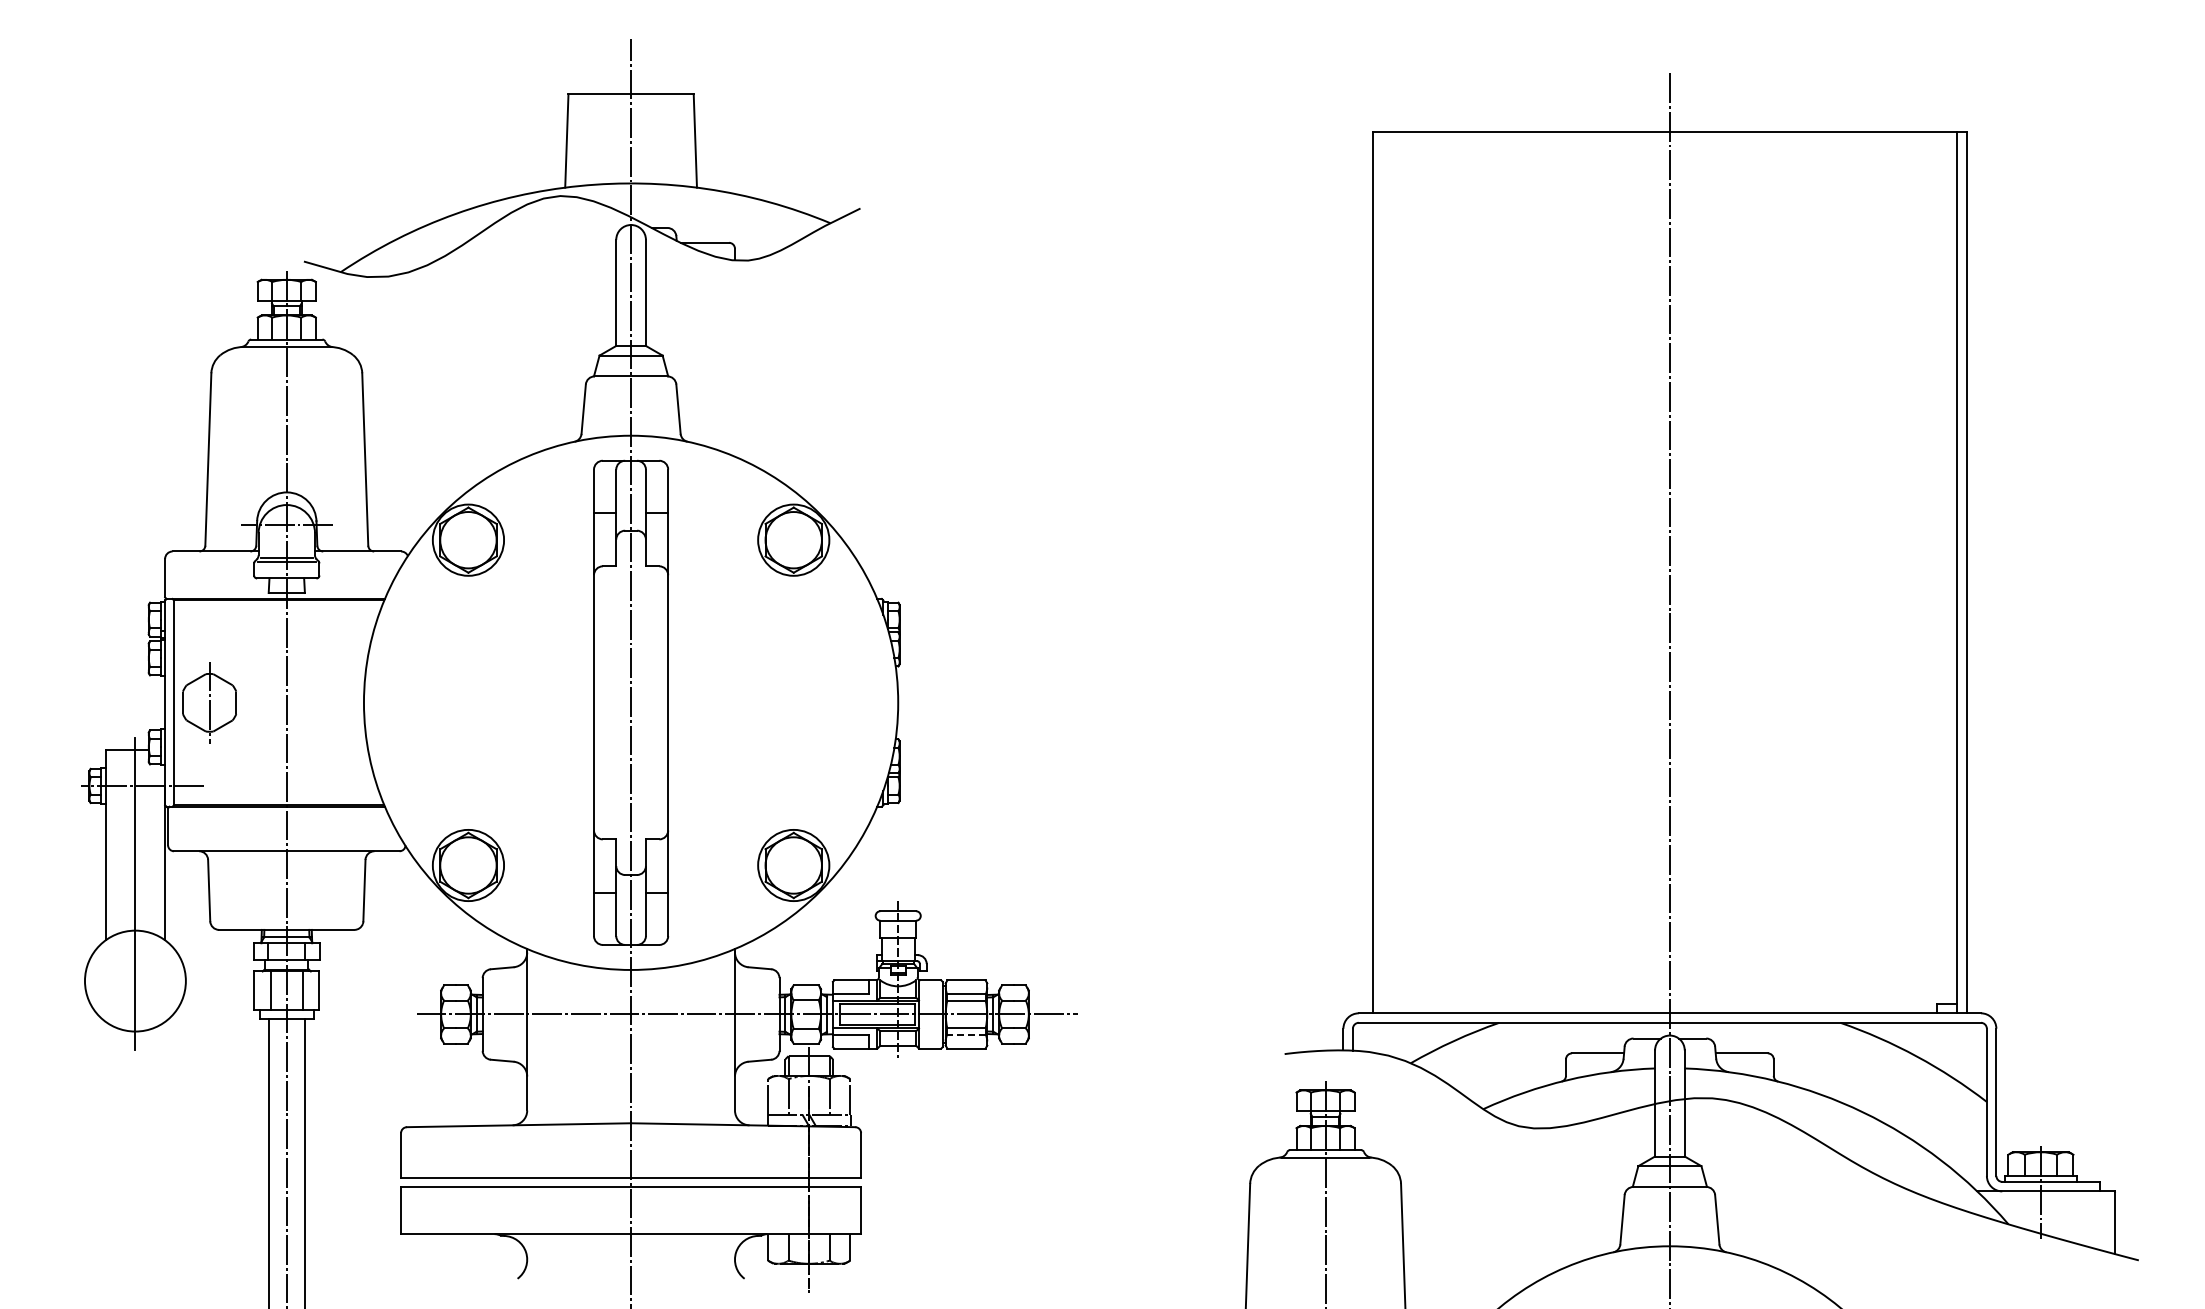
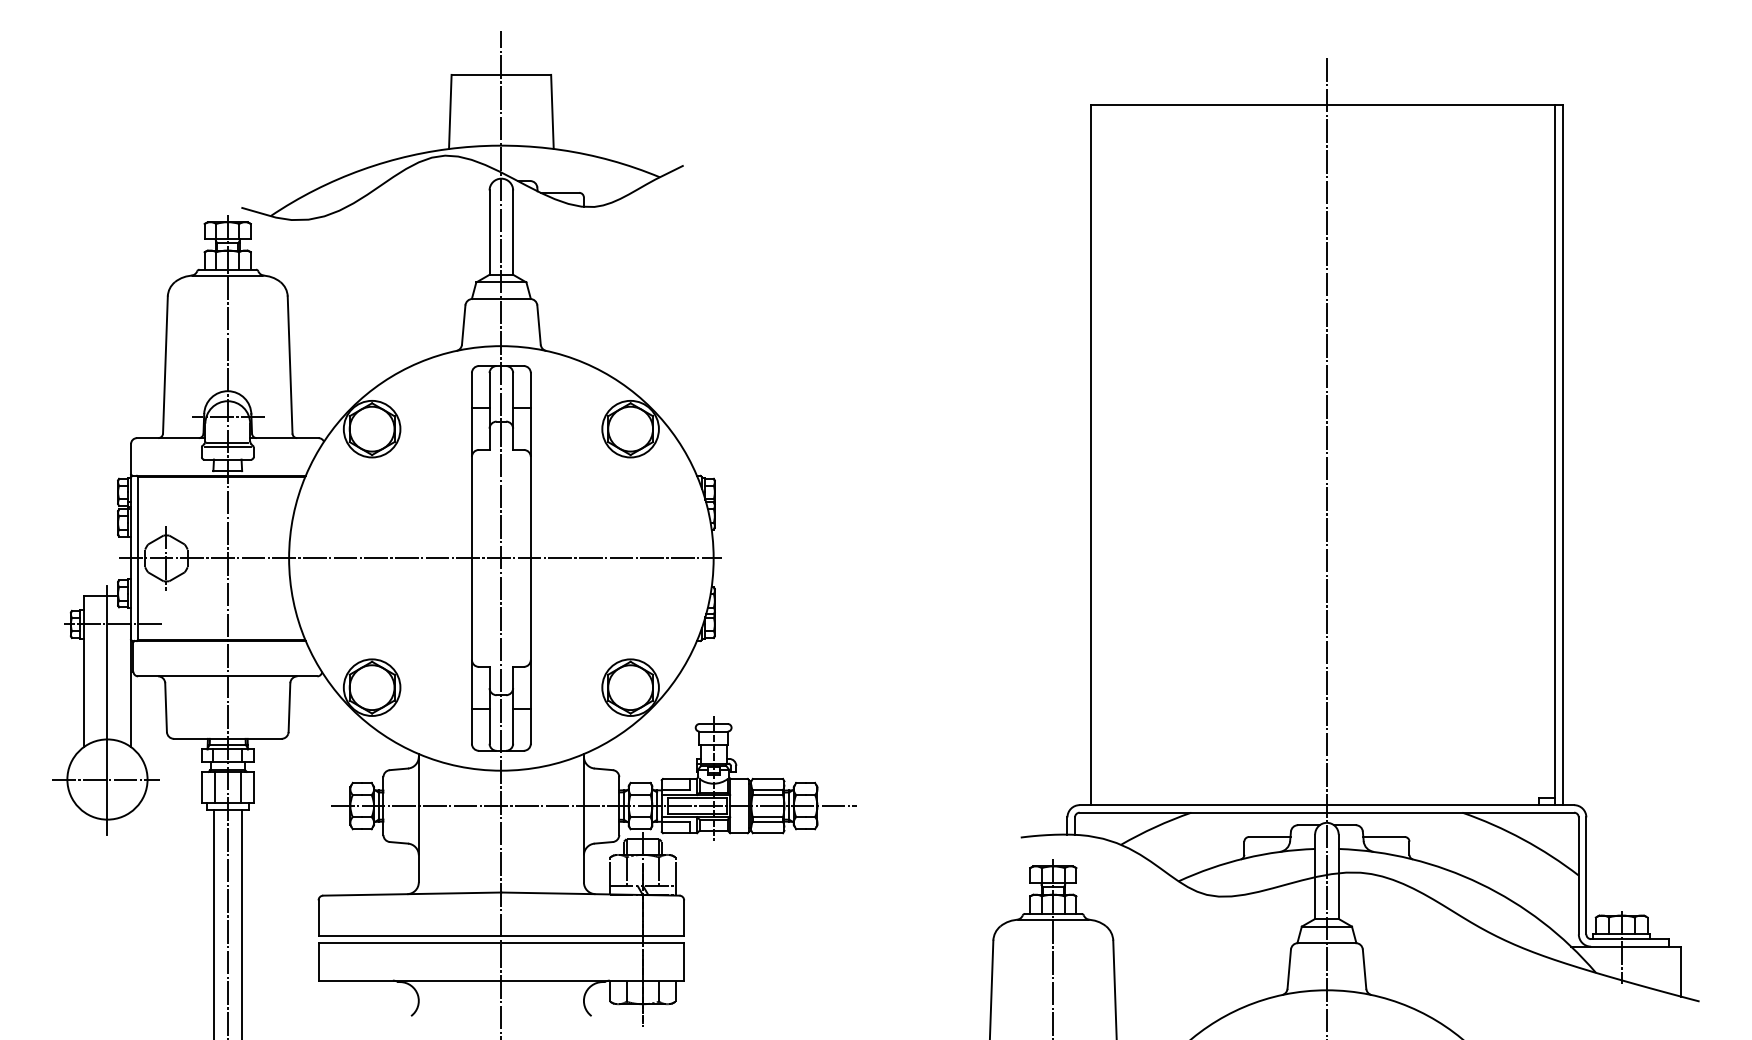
line: (529, 702) -> (420, 558), added
line: (133, 981) -> (105, 779), added
line: (965, 1034) -> (767, 821), dashed -> solid

